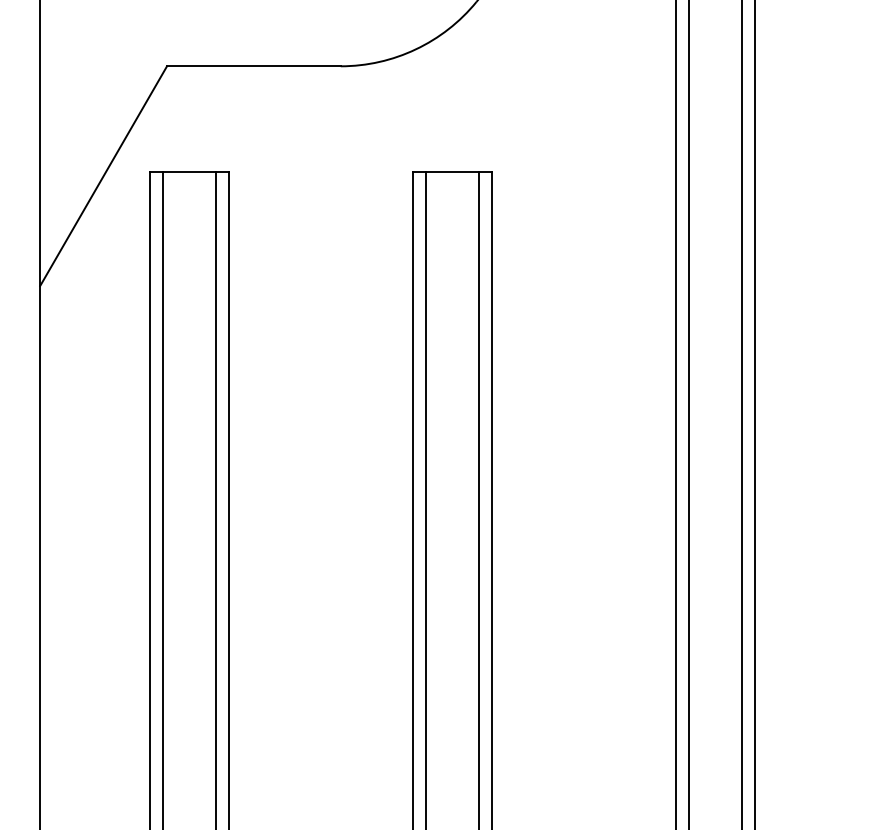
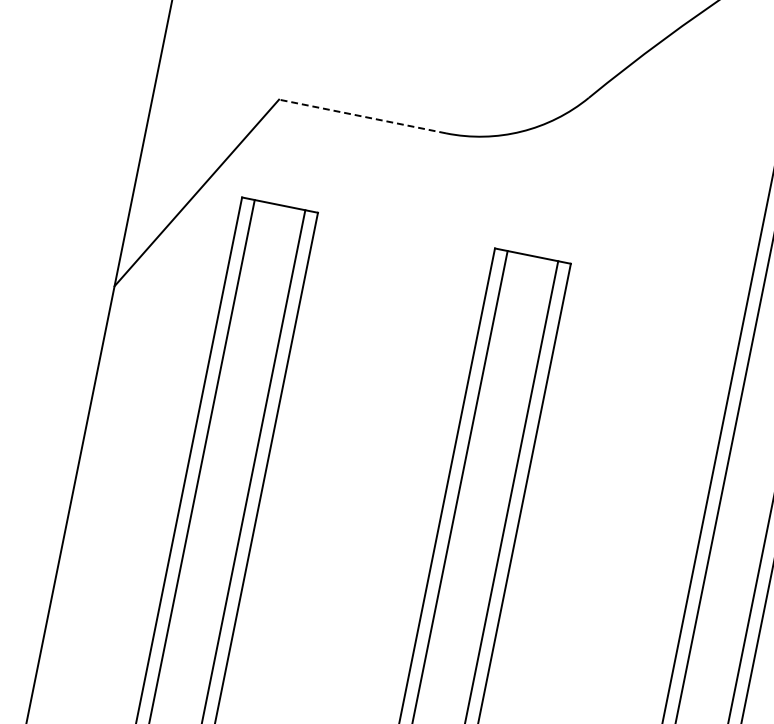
line: (253, 66) -> (362, 116), solid -> dashed

